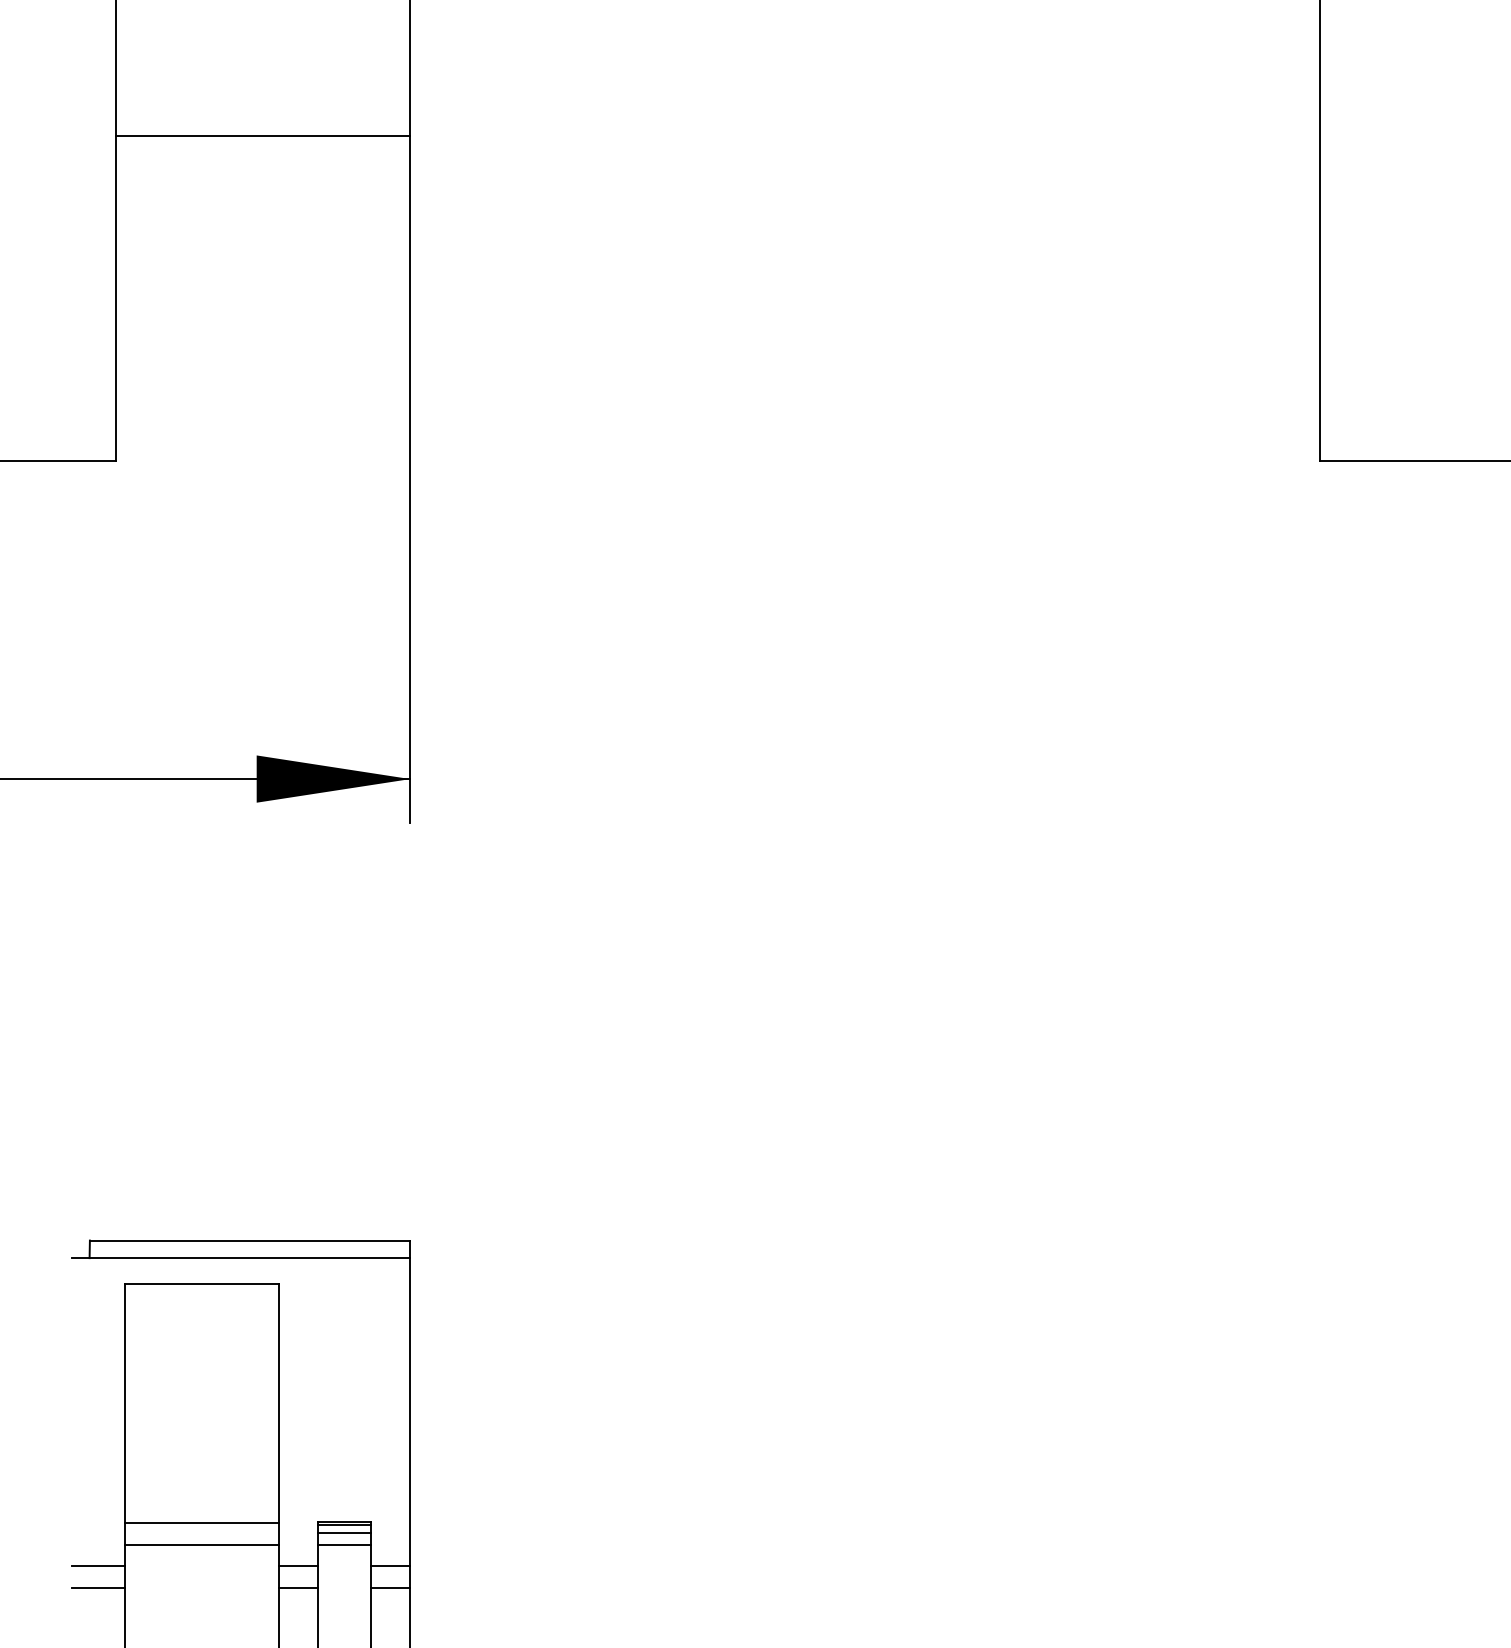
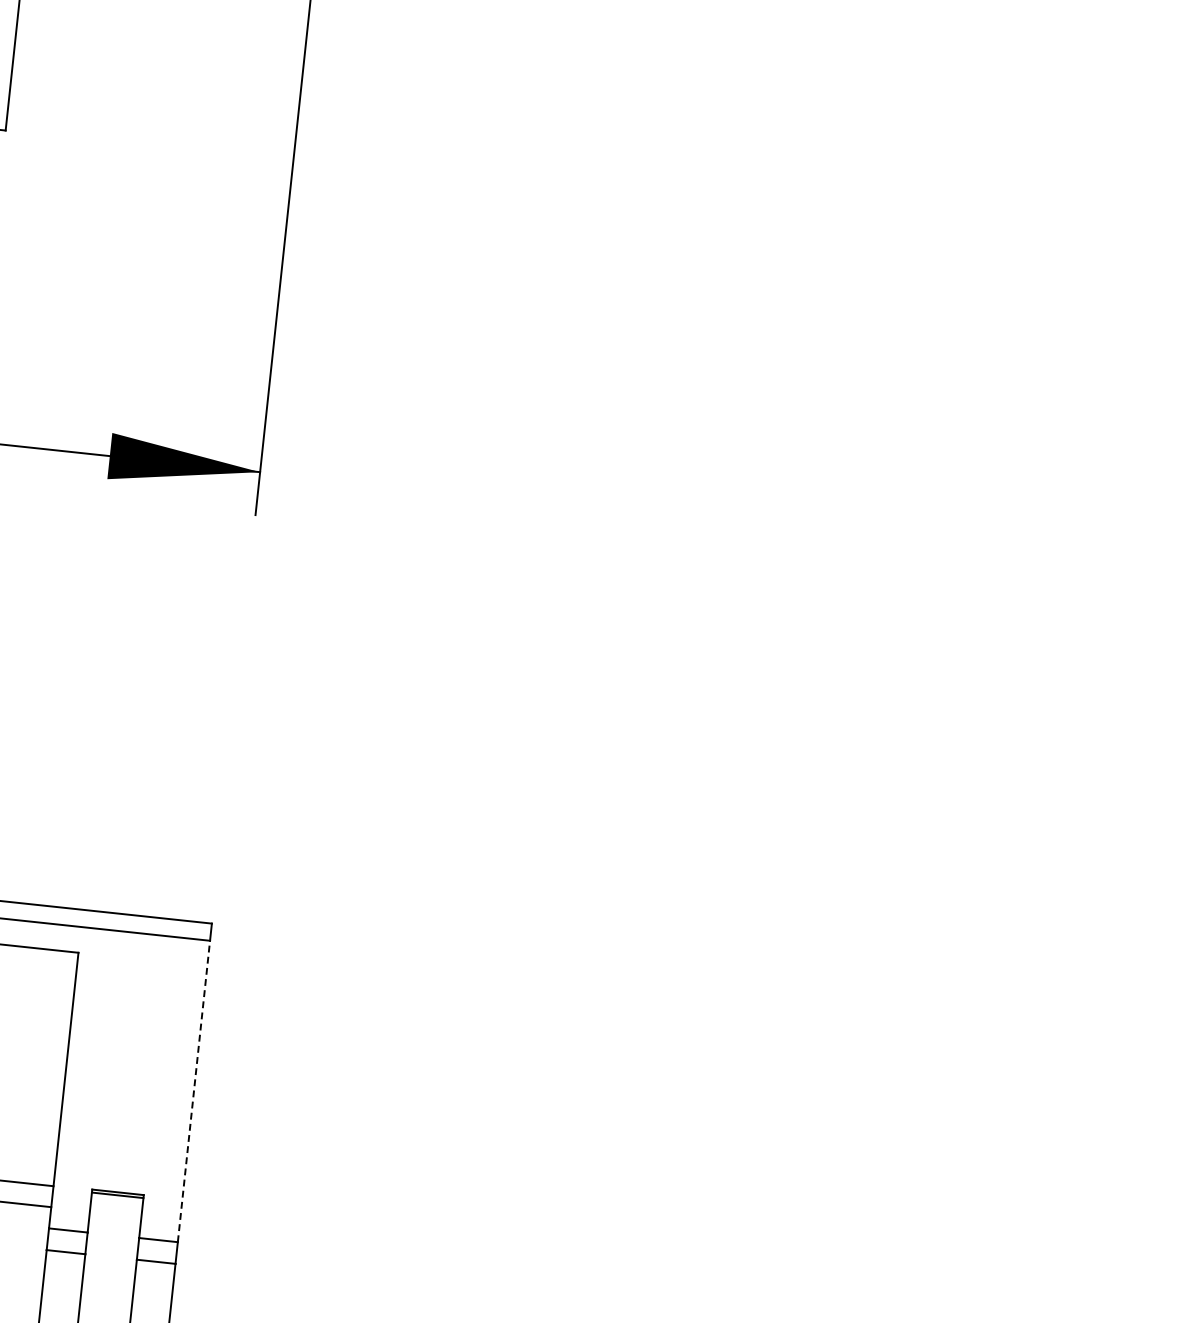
line: (410, 1411) -> (194, 1090), solid -> dashed
line: (344, 1533) -> (116, 1203), removed
line: (344, 1544) -> (115, 1214), removed

